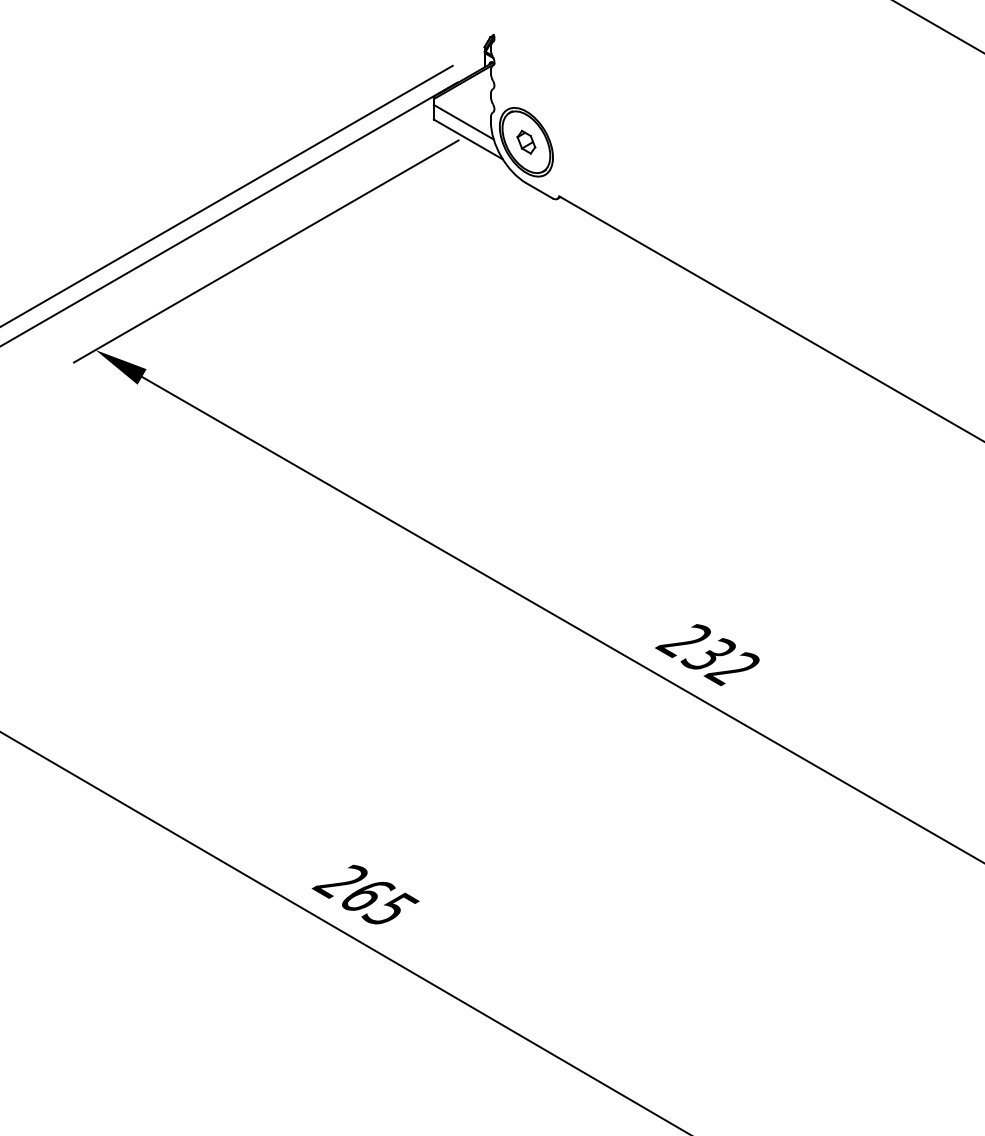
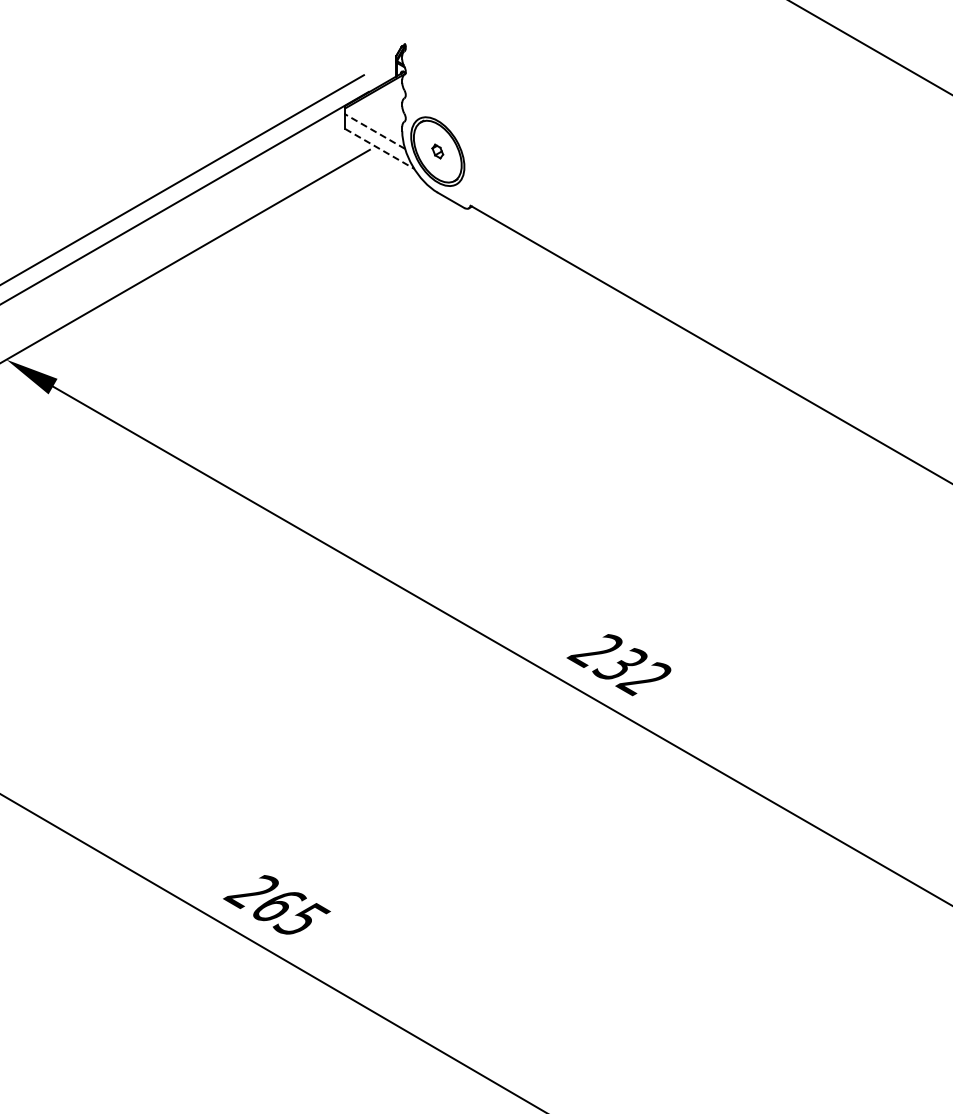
line: (463, 122) -> (374, 131), solid -> dashed
line: (468, 139) -> (379, 148), solid -> dashed
part: (526, 141) -> (437, 150), size x0.6

